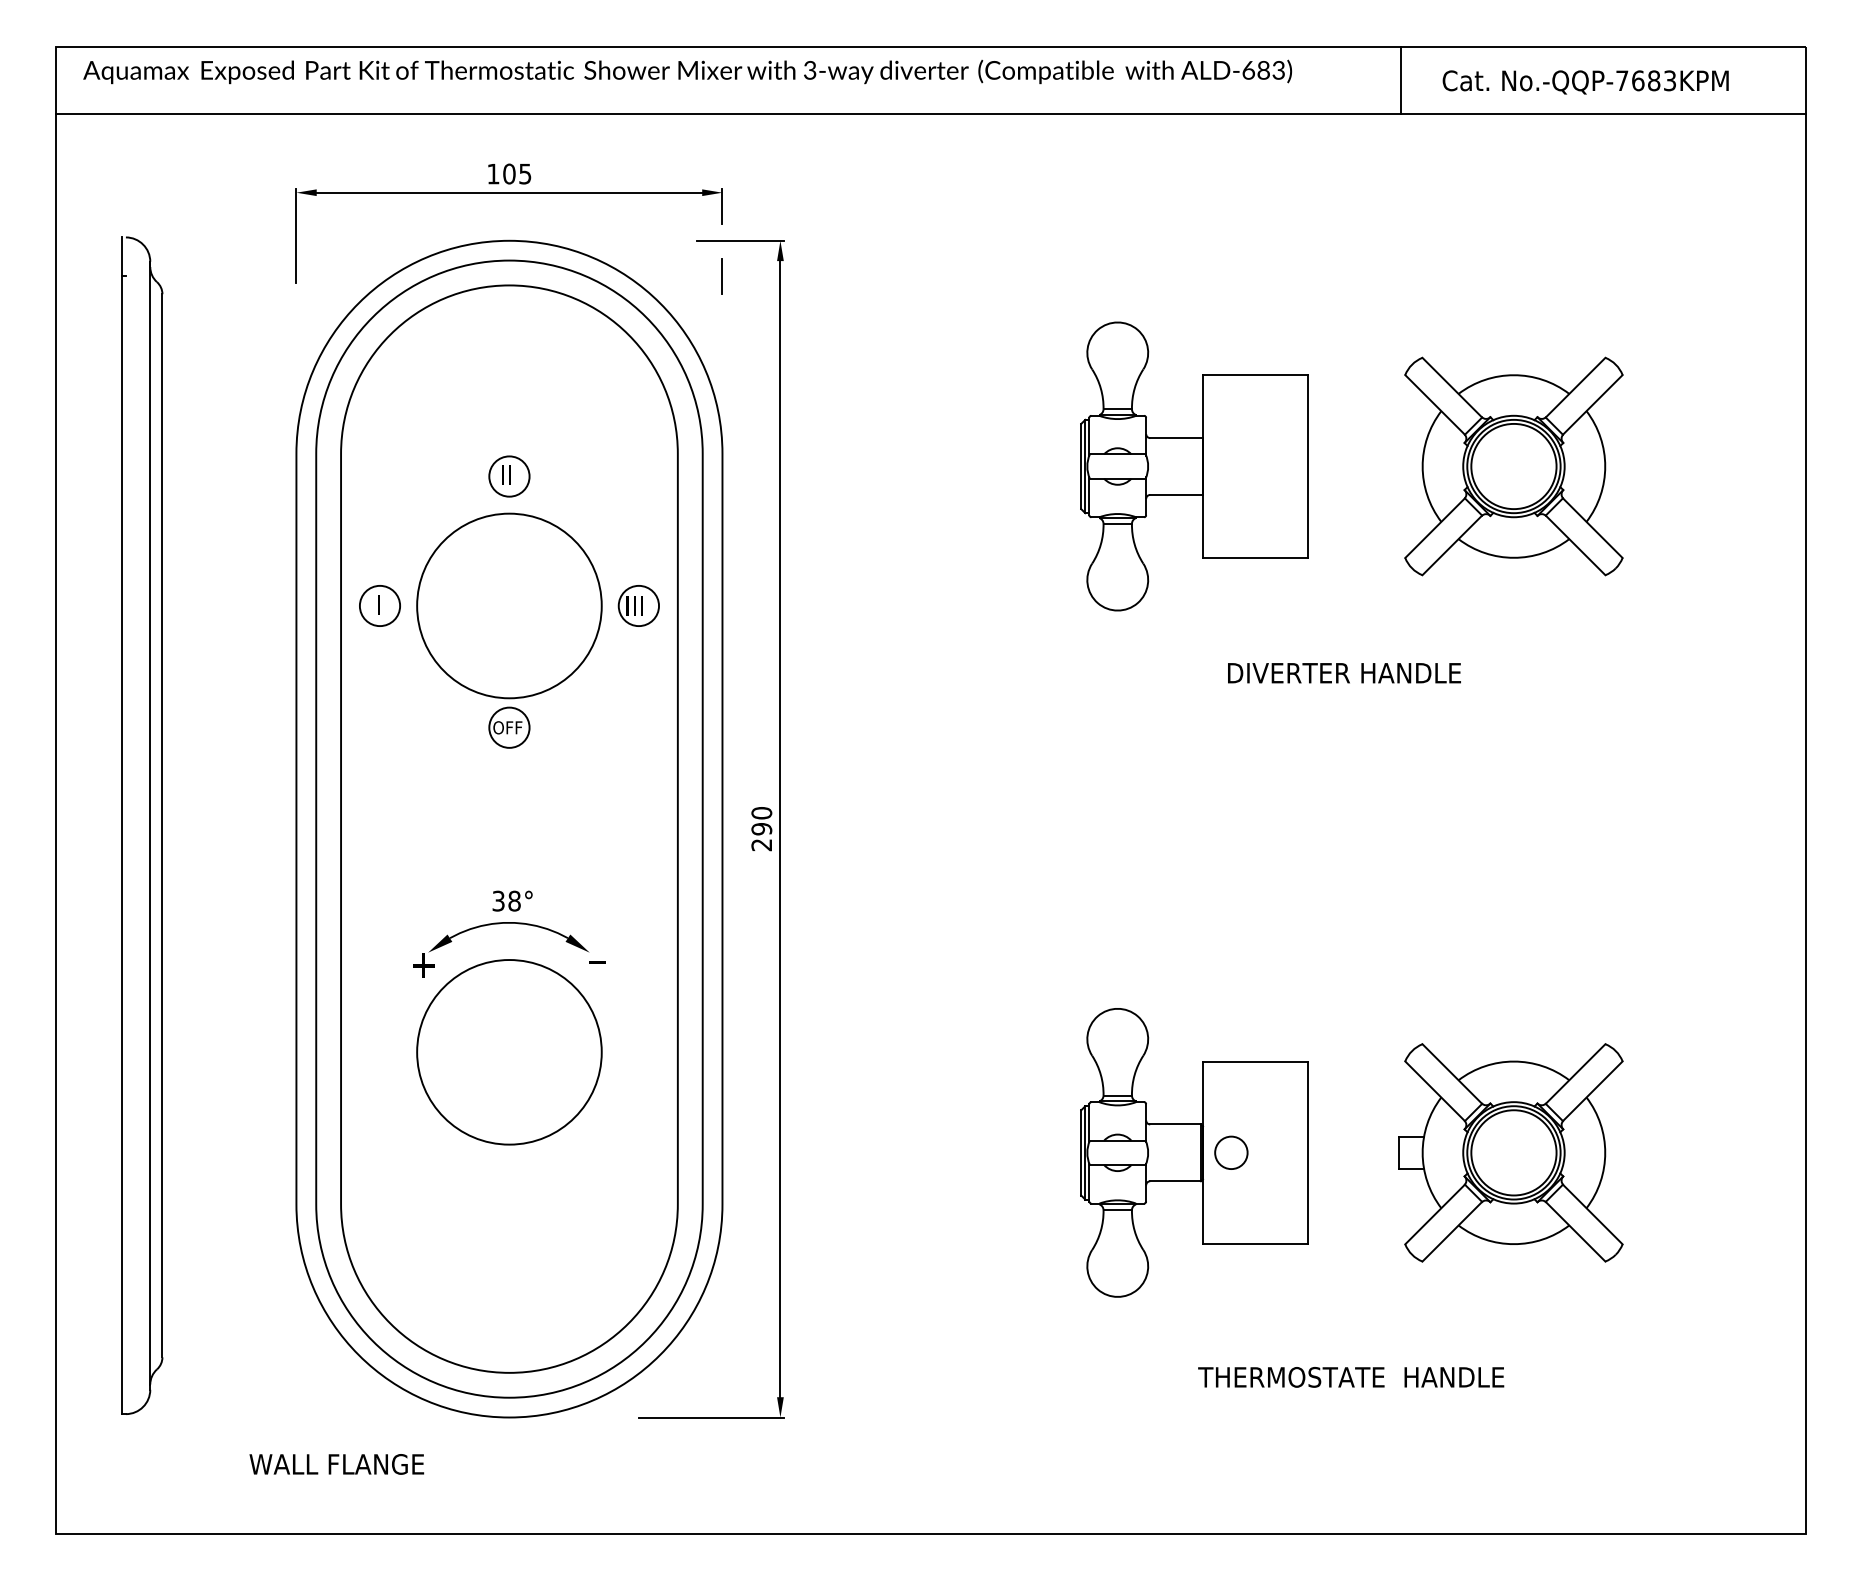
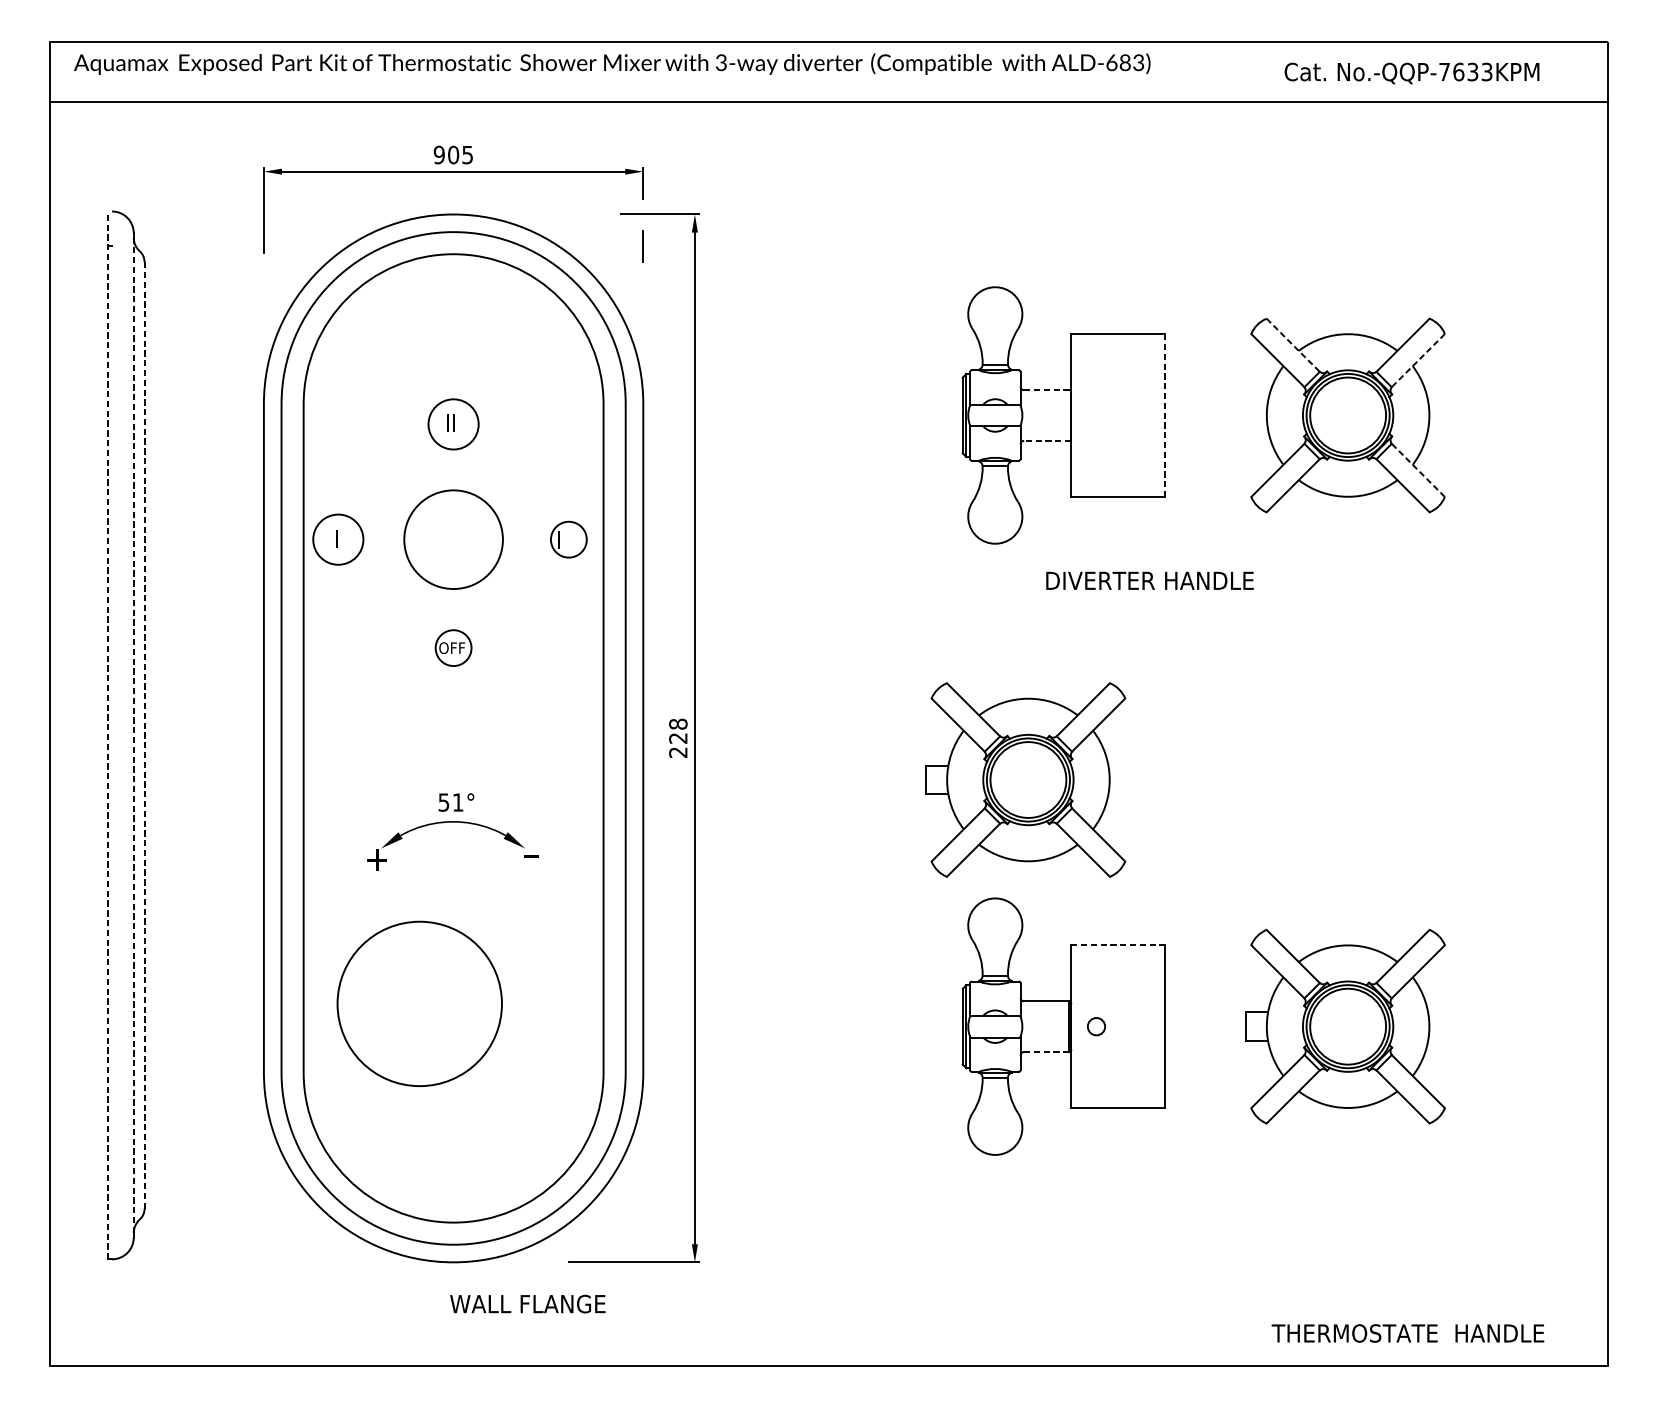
line: (1401, 80) -> (1247, 71), removed
text: (1654, 80) -> (1473, 71), No.-QQP-7683KPM -> No.-QQP-7633KPM
text: (493, 173) -> (439, 154), 105 -> 905
line: (1452, 387) -> (1293, 345), solid -> dashed
line: (1592, 404) -> (1418, 360), solid -> dashed
line: (1177, 438) -> (1048, 390), solid -> dashed
line: (1308, 467) -> (1165, 416), solid -> dashed
circle: (509, 476) -> (453, 424), size x1.4
line: (1176, 494) -> (1047, 440), solid -> dashed
line: (1592, 528) -> (1418, 470), solid -> dashed
circle: (379, 605) -> (337, 539), size x1.4
circle: (509, 605) -> (453, 539), size x0.6
text: (638, 605) -> (568, 539), III -> I
text: (1344, 673) -> (1150, 581), moved
text: (761, 821) -> (678, 731), 290 -> 228
line: (150, 822) -> (133, 732), solid -> dashed
line: (121, 825) -> (108, 735), solid -> dashed
line: (162, 825) -> (144, 735), solid -> dashed
part: (1151, 875) -> (1025, 779), added
text: (506, 900) -> (450, 801), 38° -> 51°
circle: (509, 1052) -> (419, 1004), moved
line: (1255, 1061) -> (1117, 945), solid -> dashed
circle: (1231, 1152) -> (1096, 1026), size x0.6
line: (1175, 1181) -> (1046, 1052), solid -> dashed
text: (1351, 1377) -> (1408, 1333), moved
text: (336, 1464) -> (527, 1304), moved

